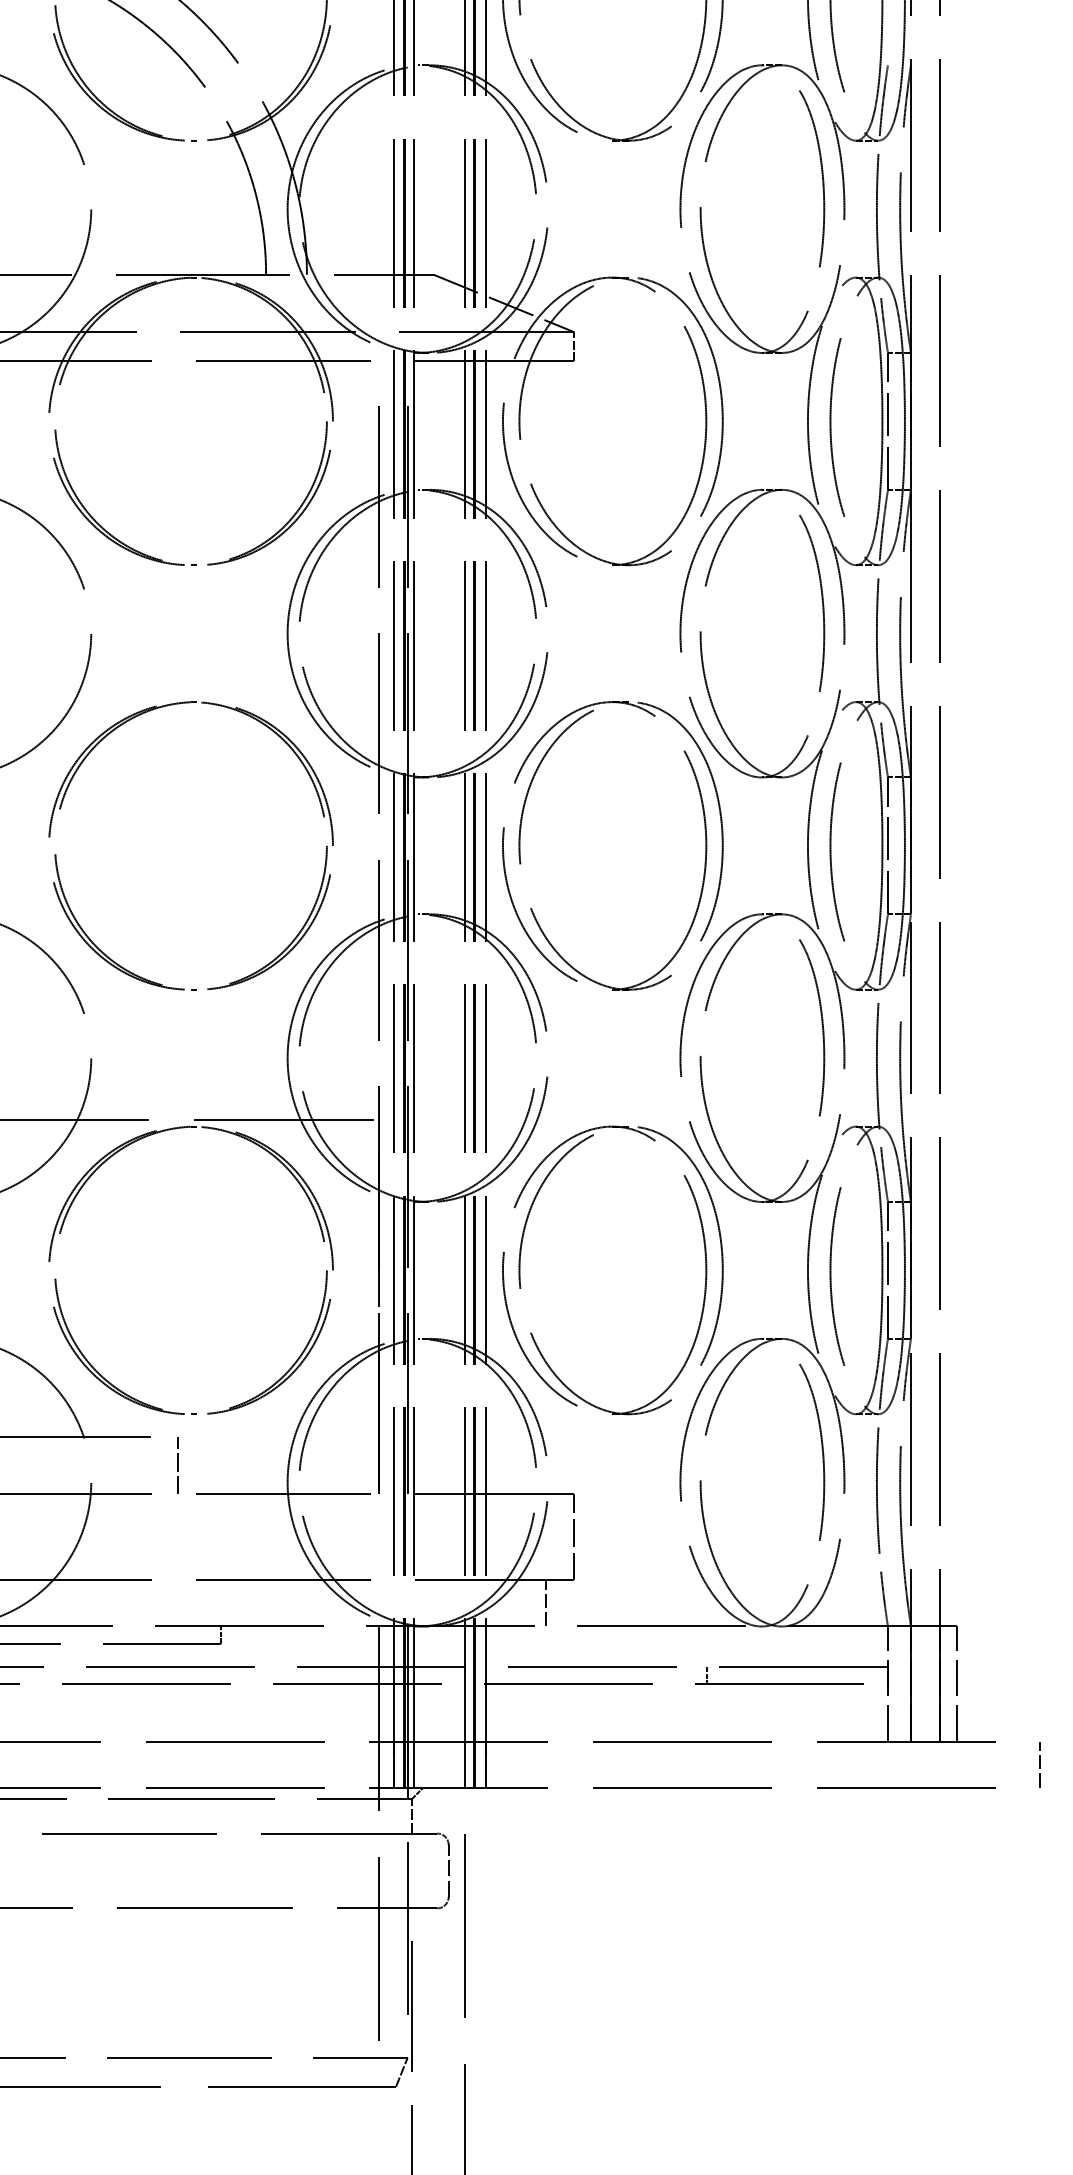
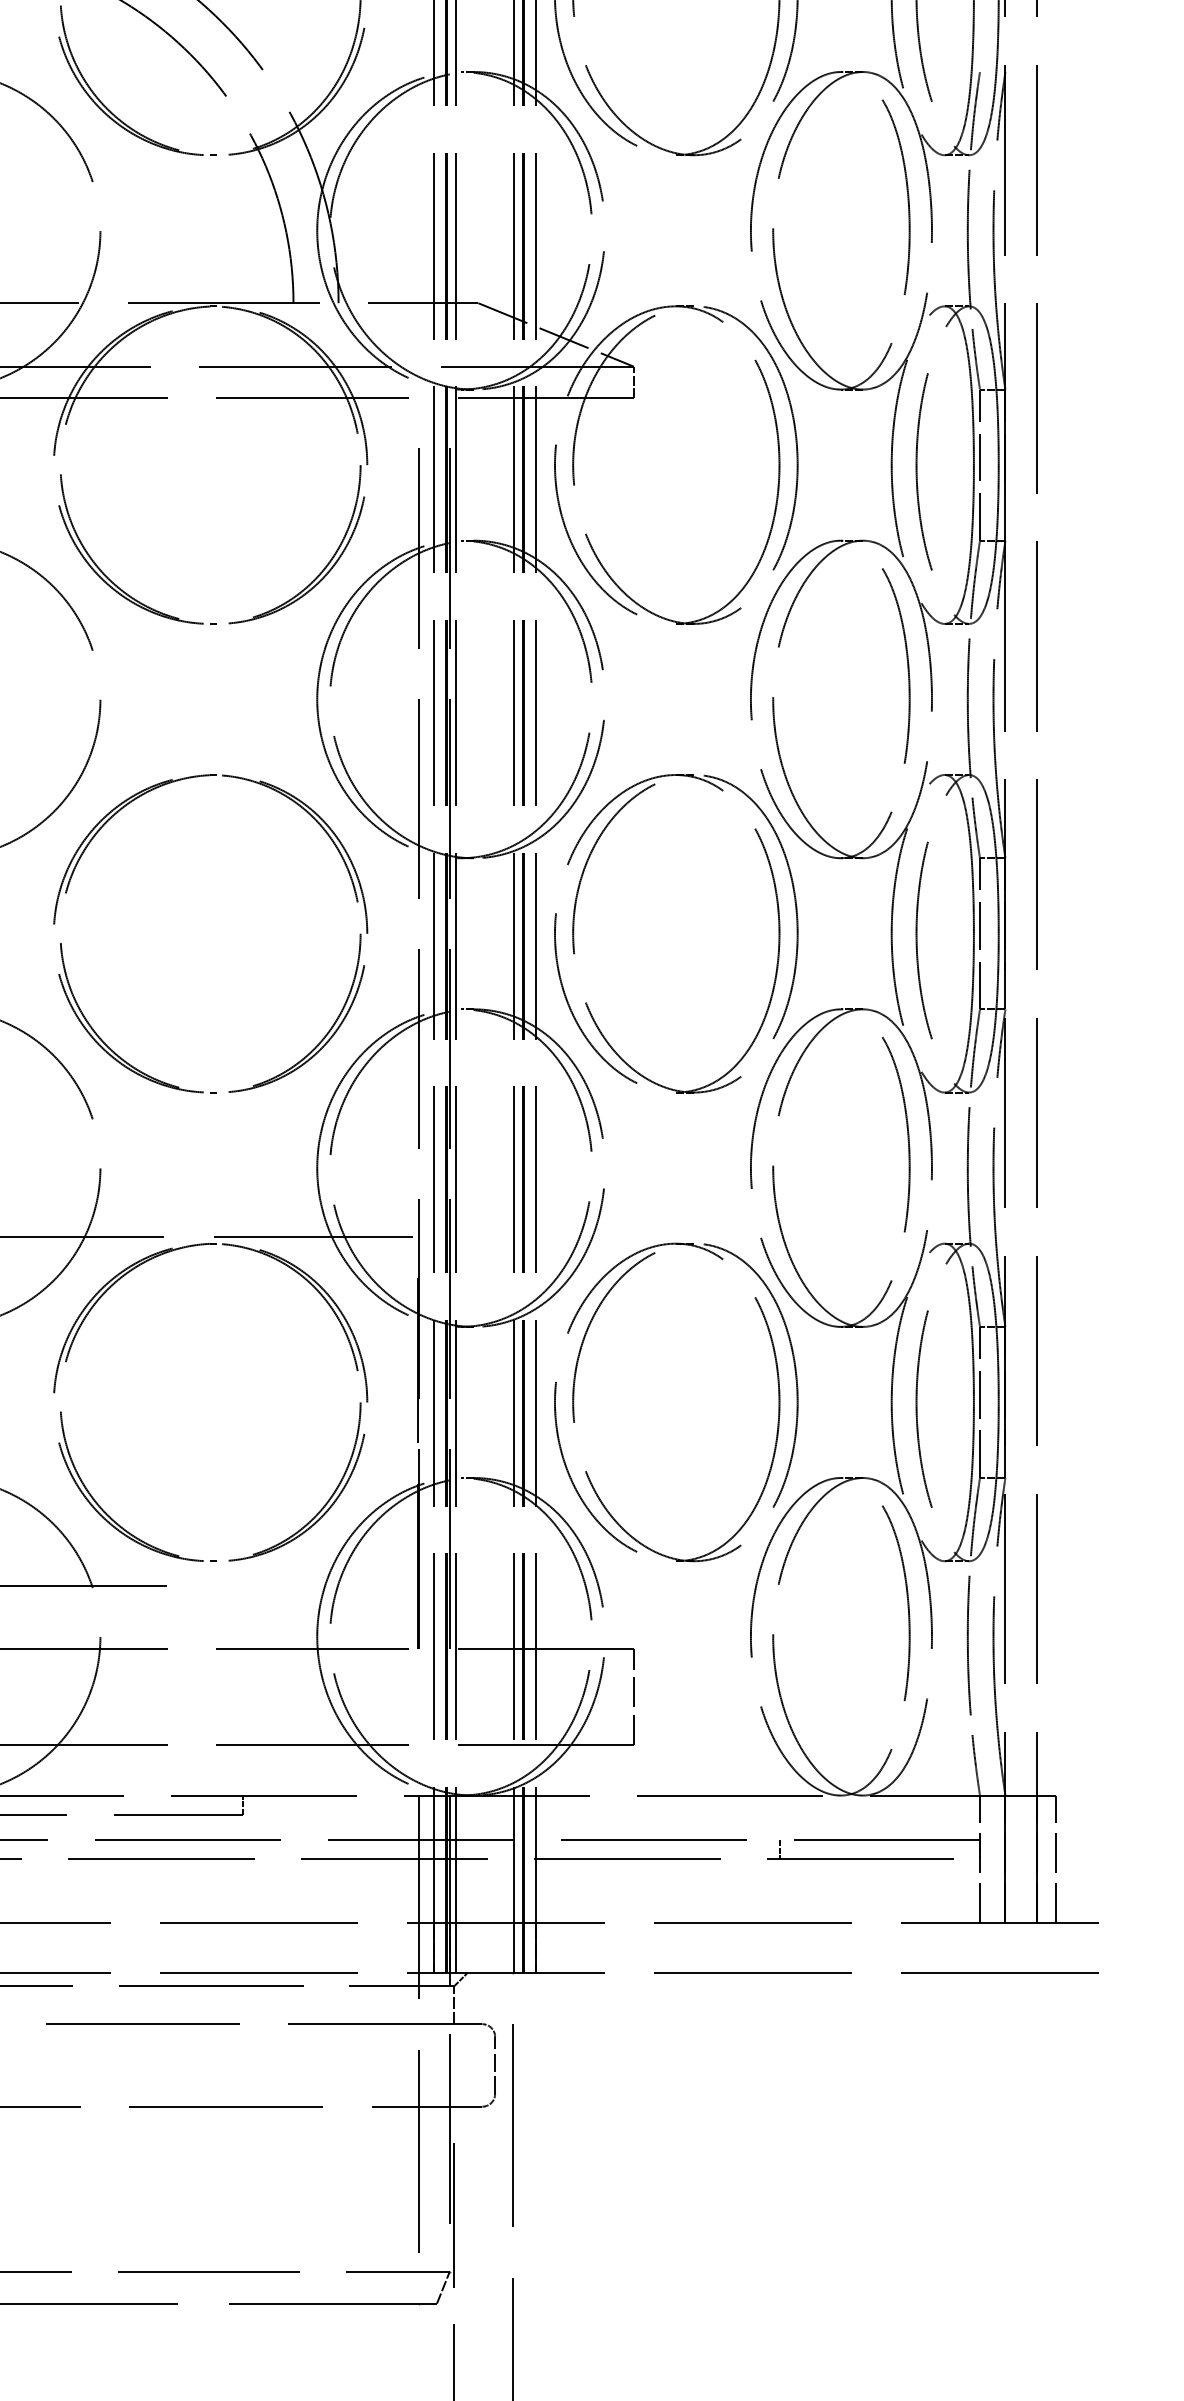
line: (177, 1465) -> (195, 1617), removed
line: (546, 1602) -> (602, 1769), removed
line: (1040, 1764) -> (1148, 1947), removed

